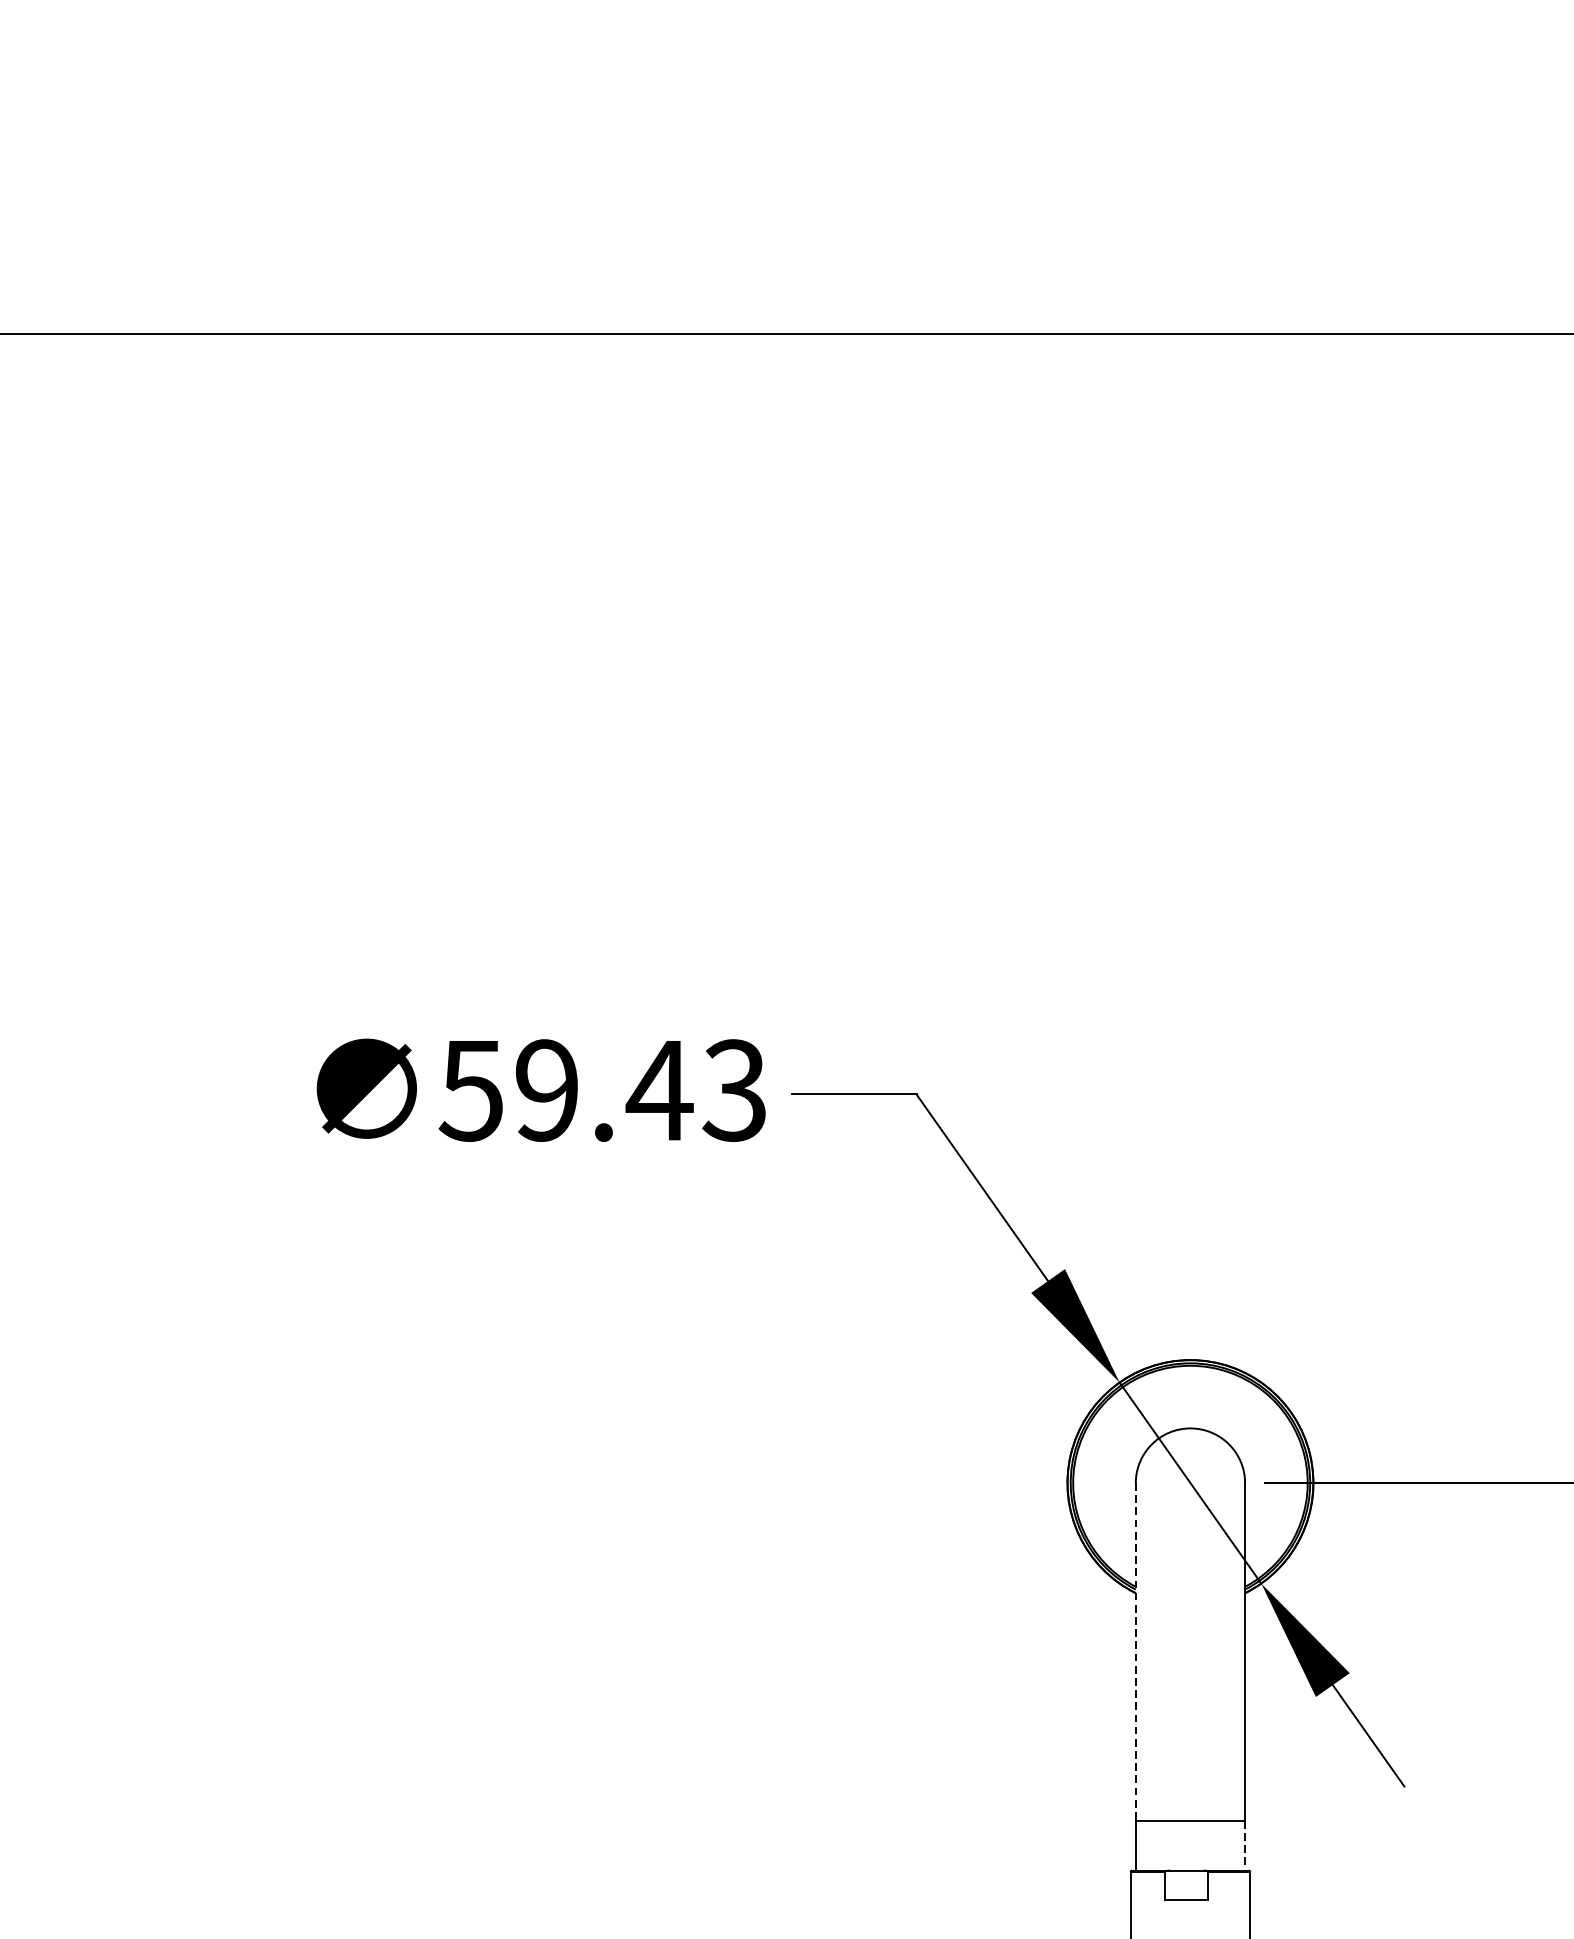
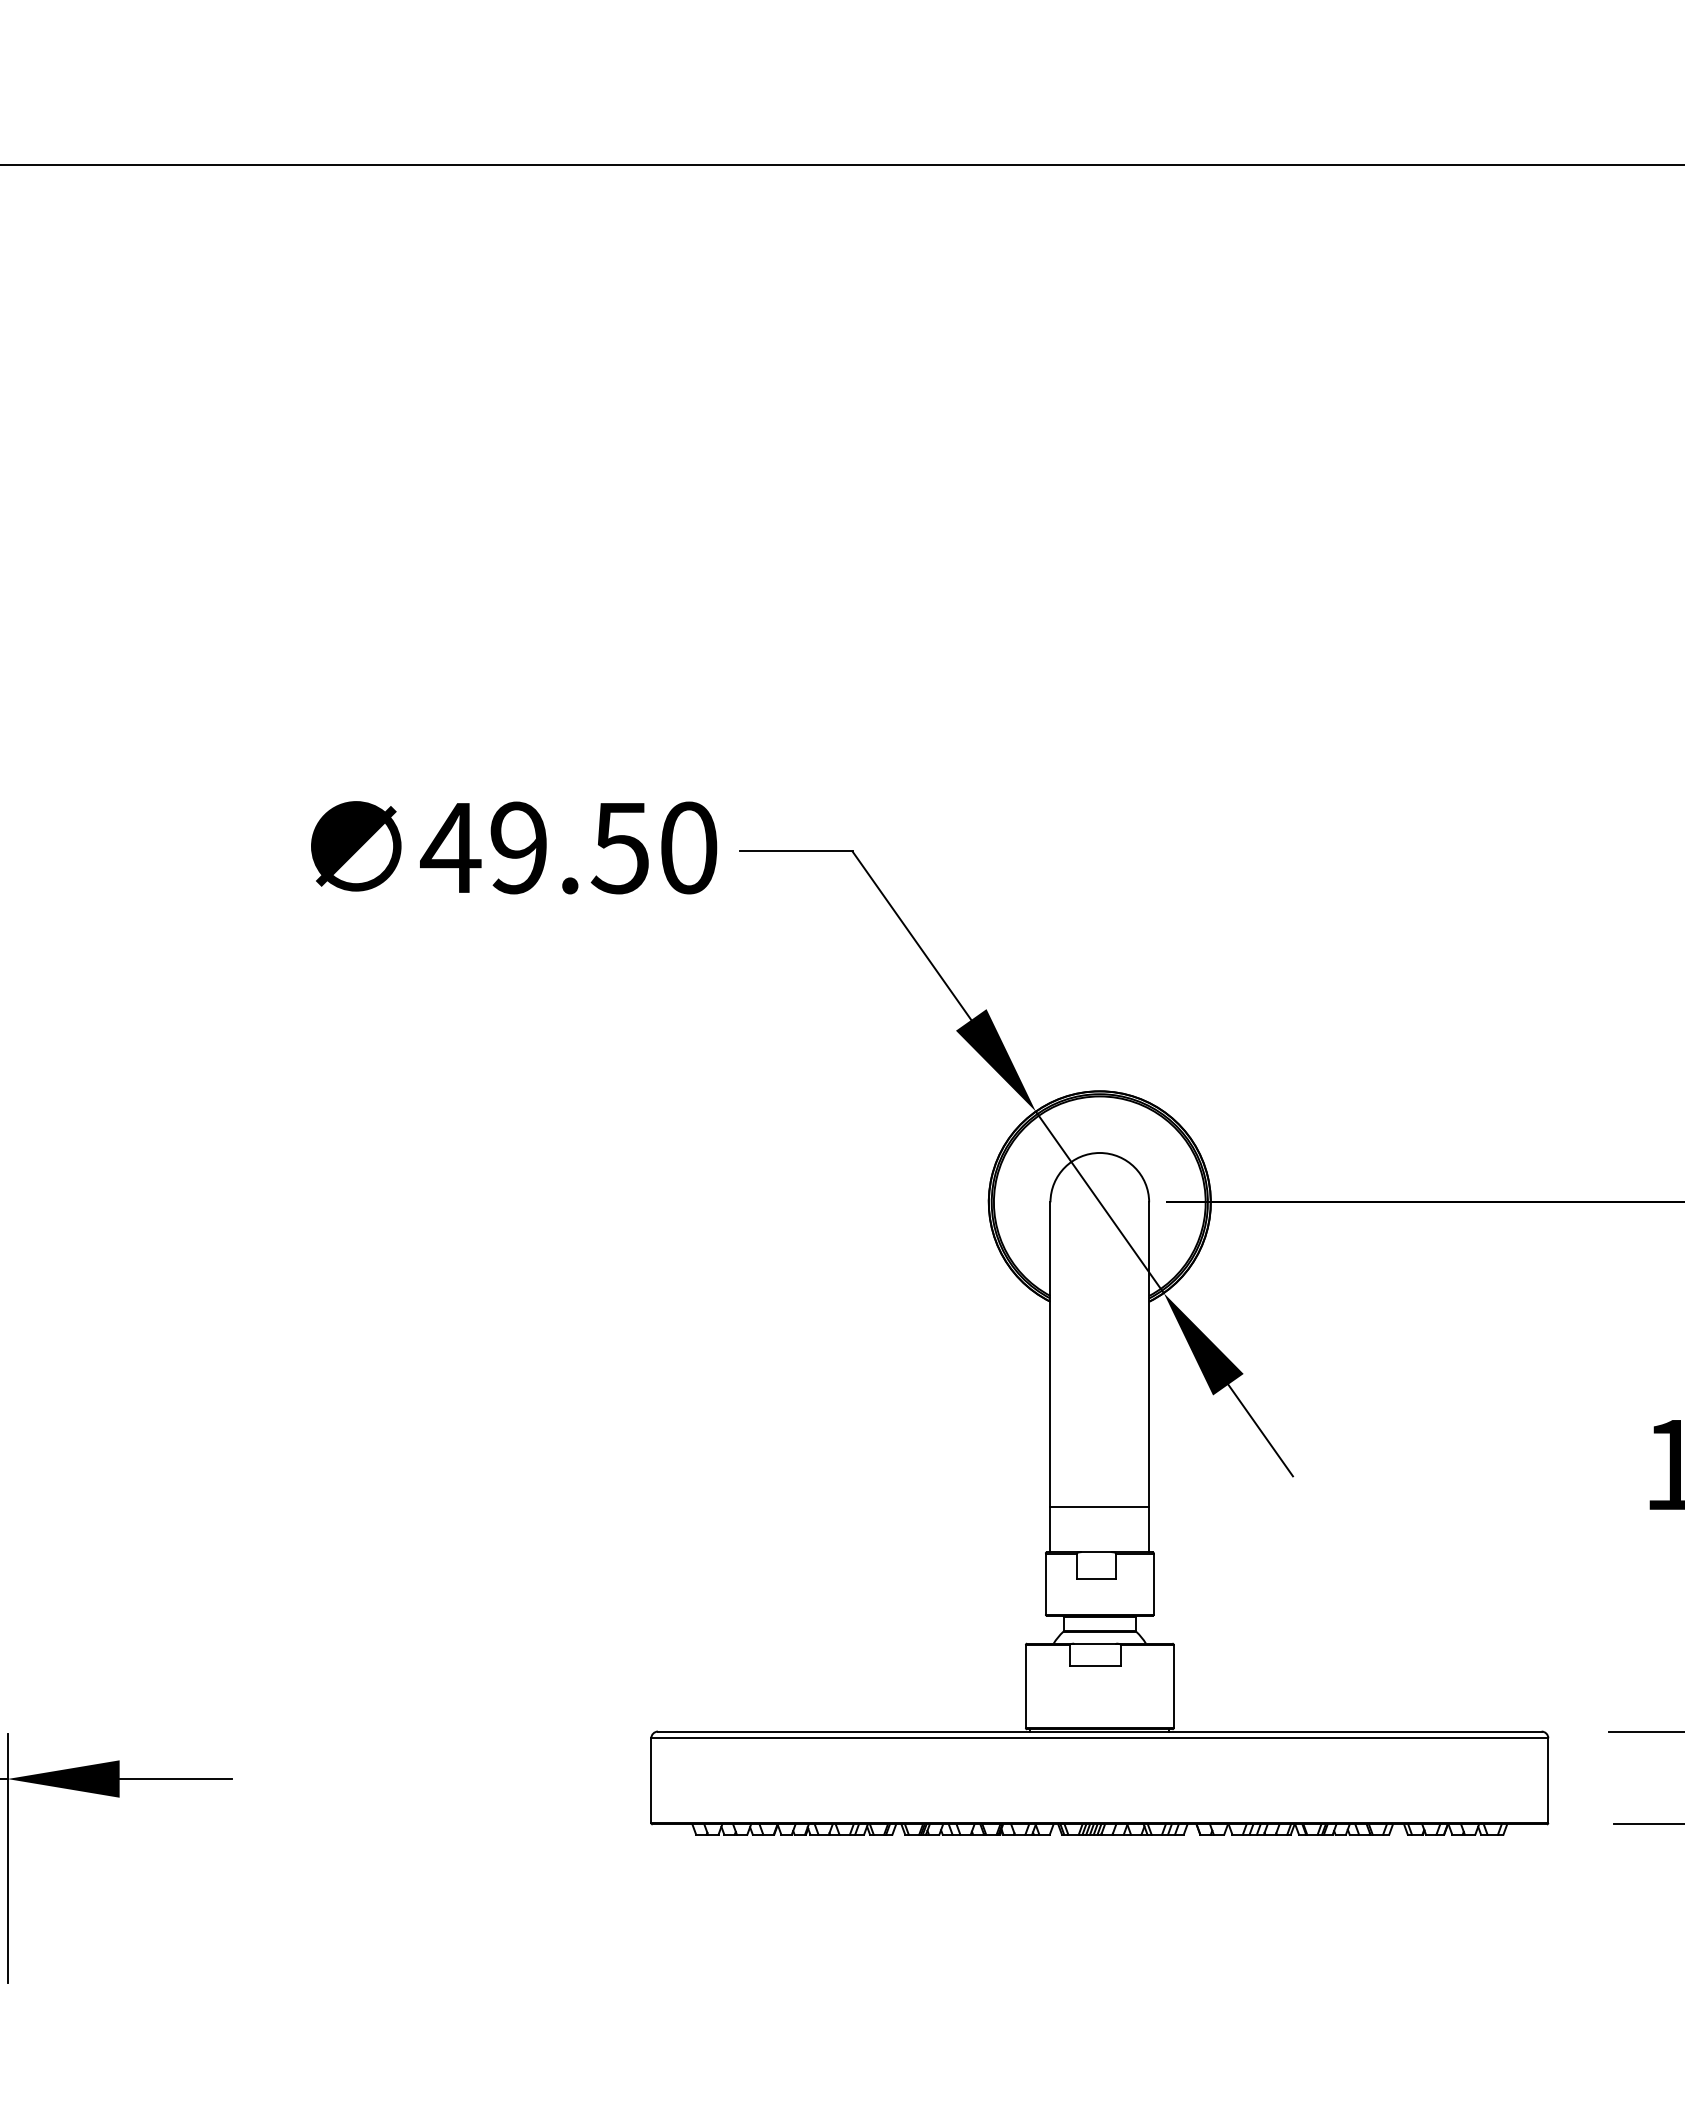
text: (601, 1090) -> (568, 847), 59.43 -> 49.50
line: (1135, 1652) -> (1050, 1355), dashed -> solid
line: (1245, 1846) -> (1149, 1530), dashed -> solid

